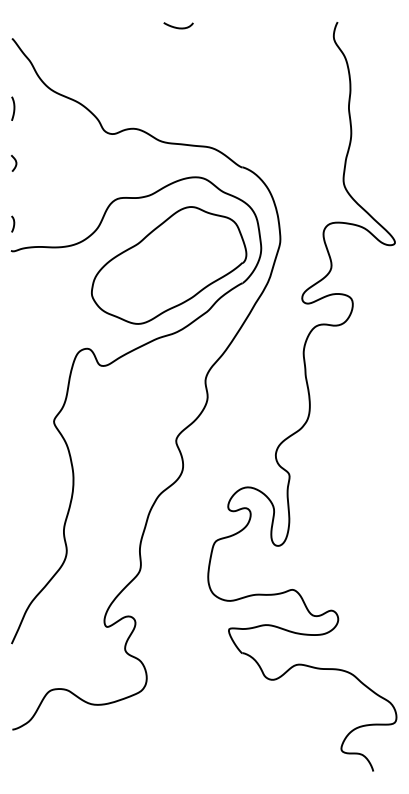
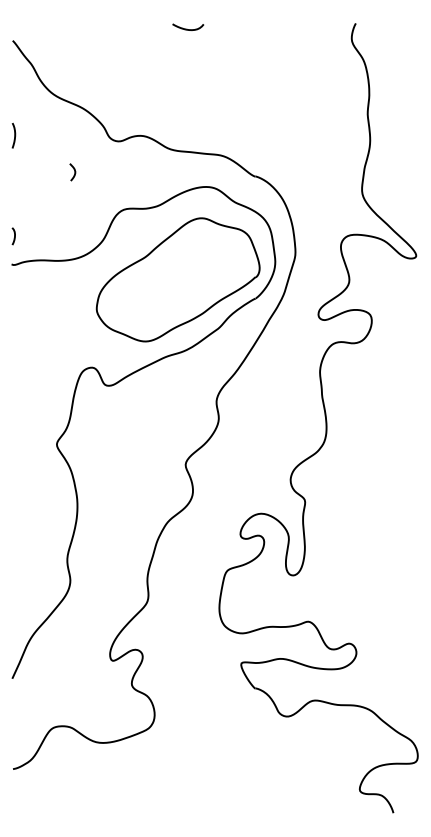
curve: (13, 108) -> (14, 135), moved
curve: (15, 163) -> (74, 172), moved

